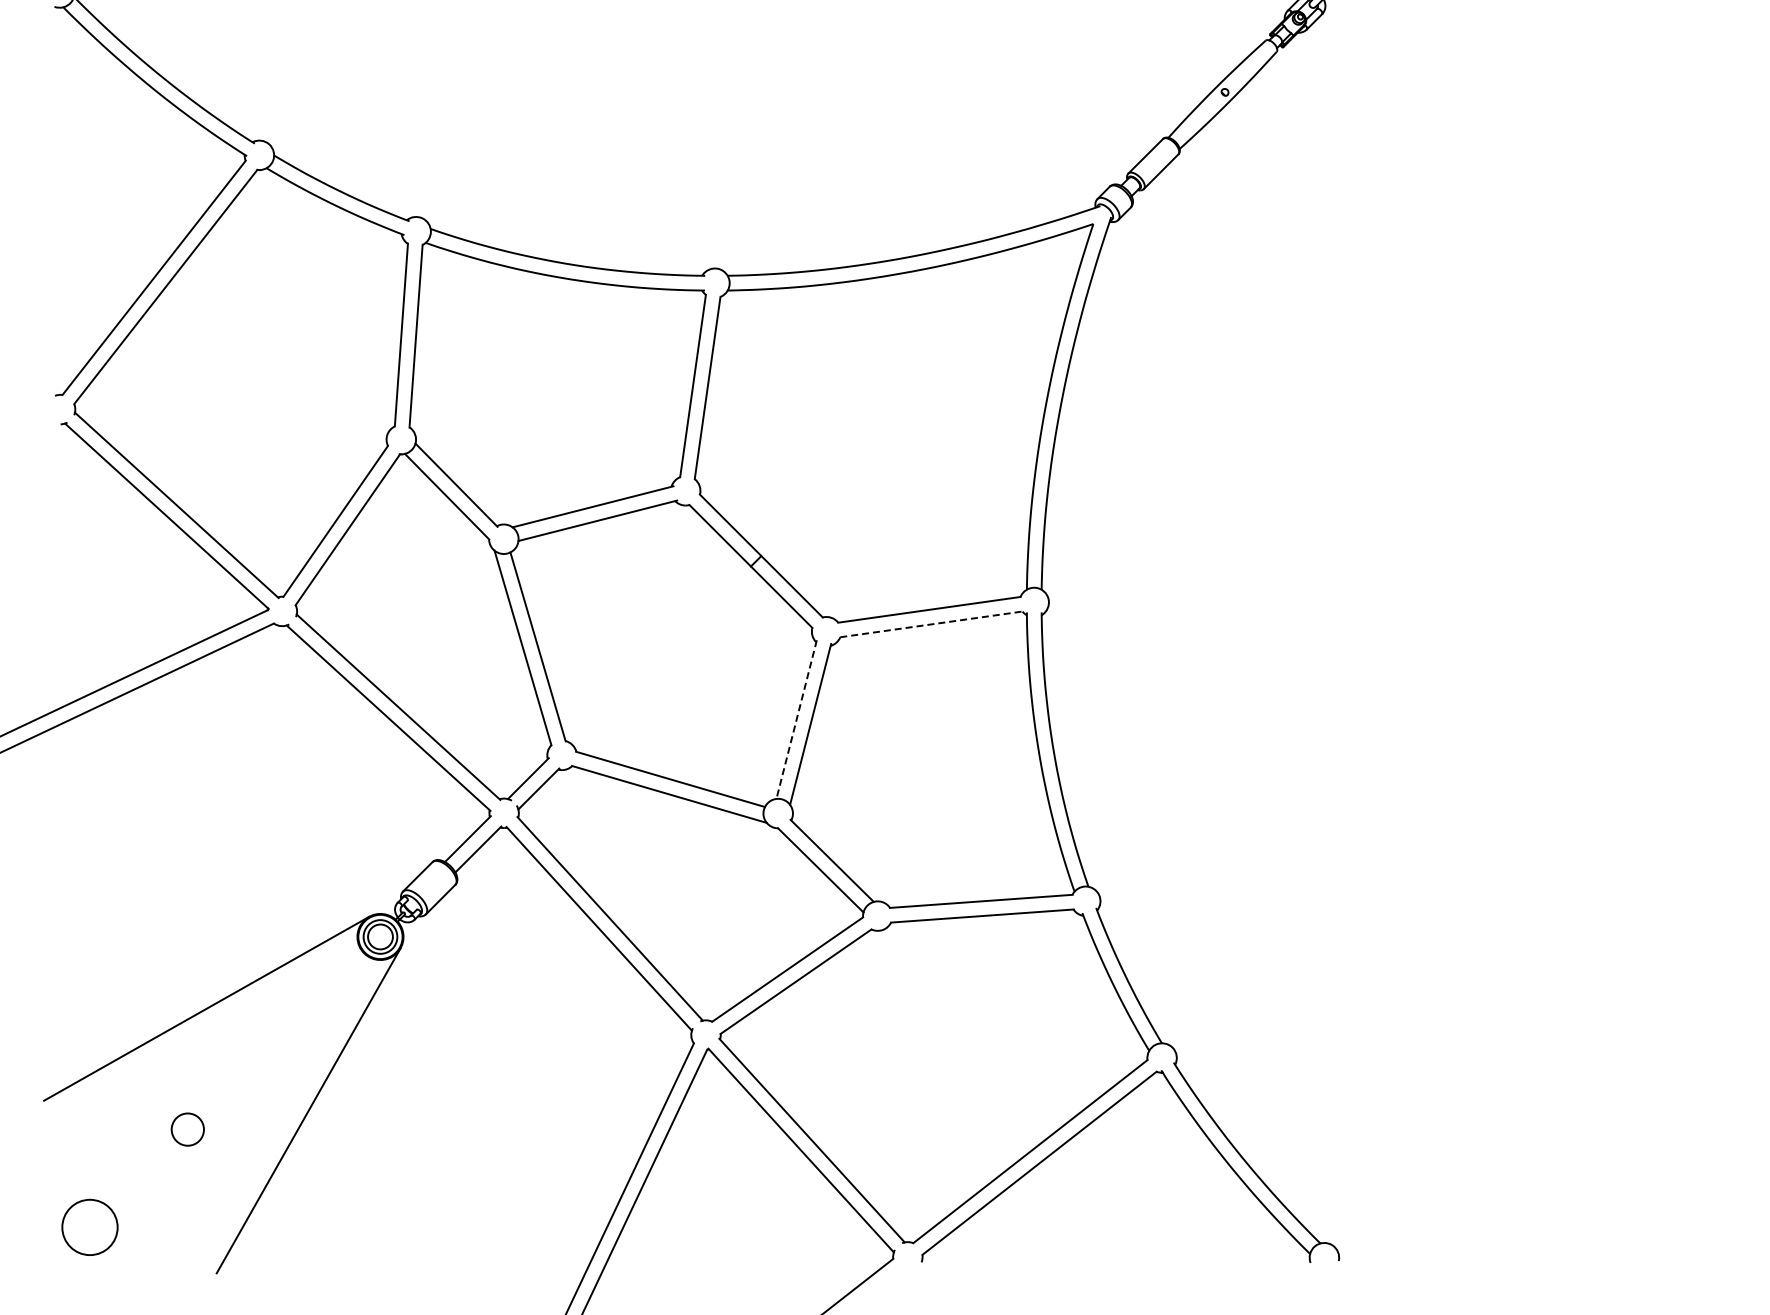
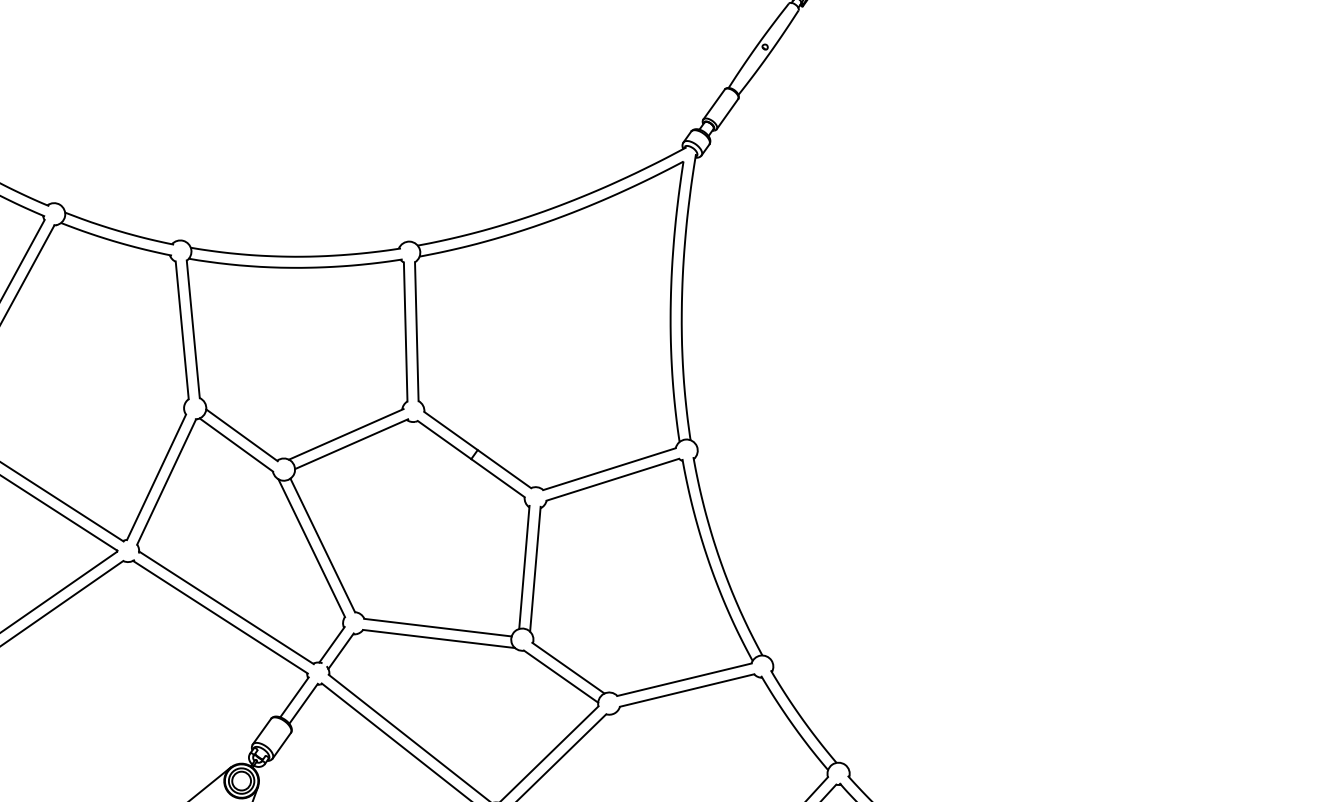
line: (931, 624) -> (612, 479), dashed -> solid
line: (796, 719) -> (524, 567), dashed -> solid

